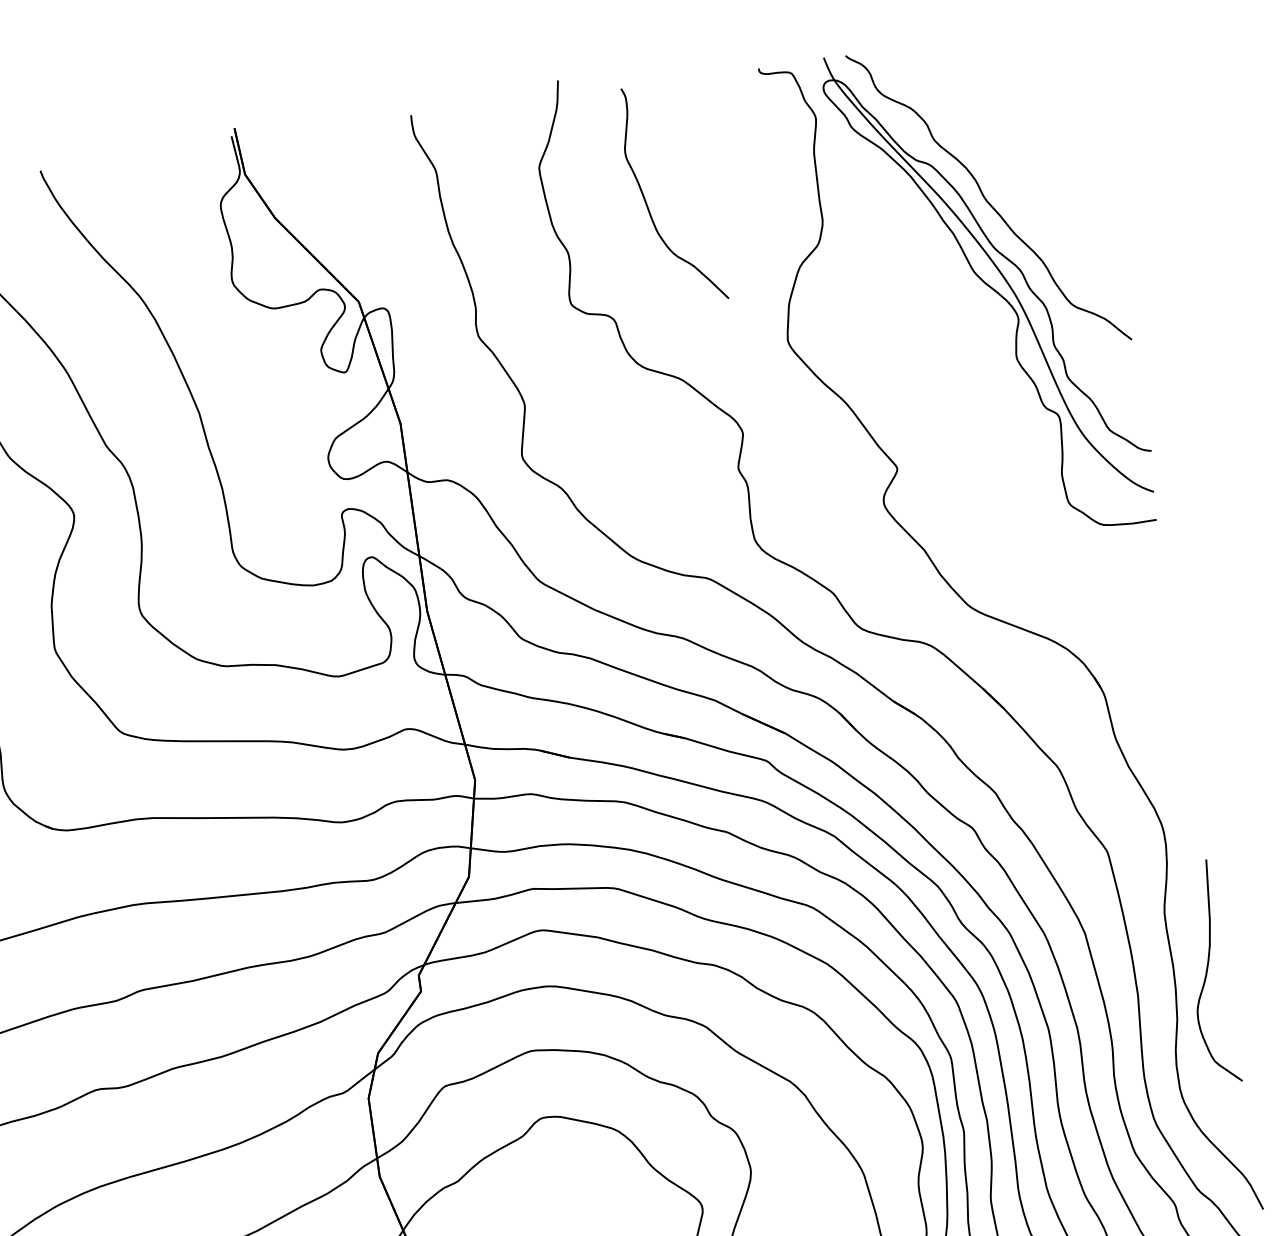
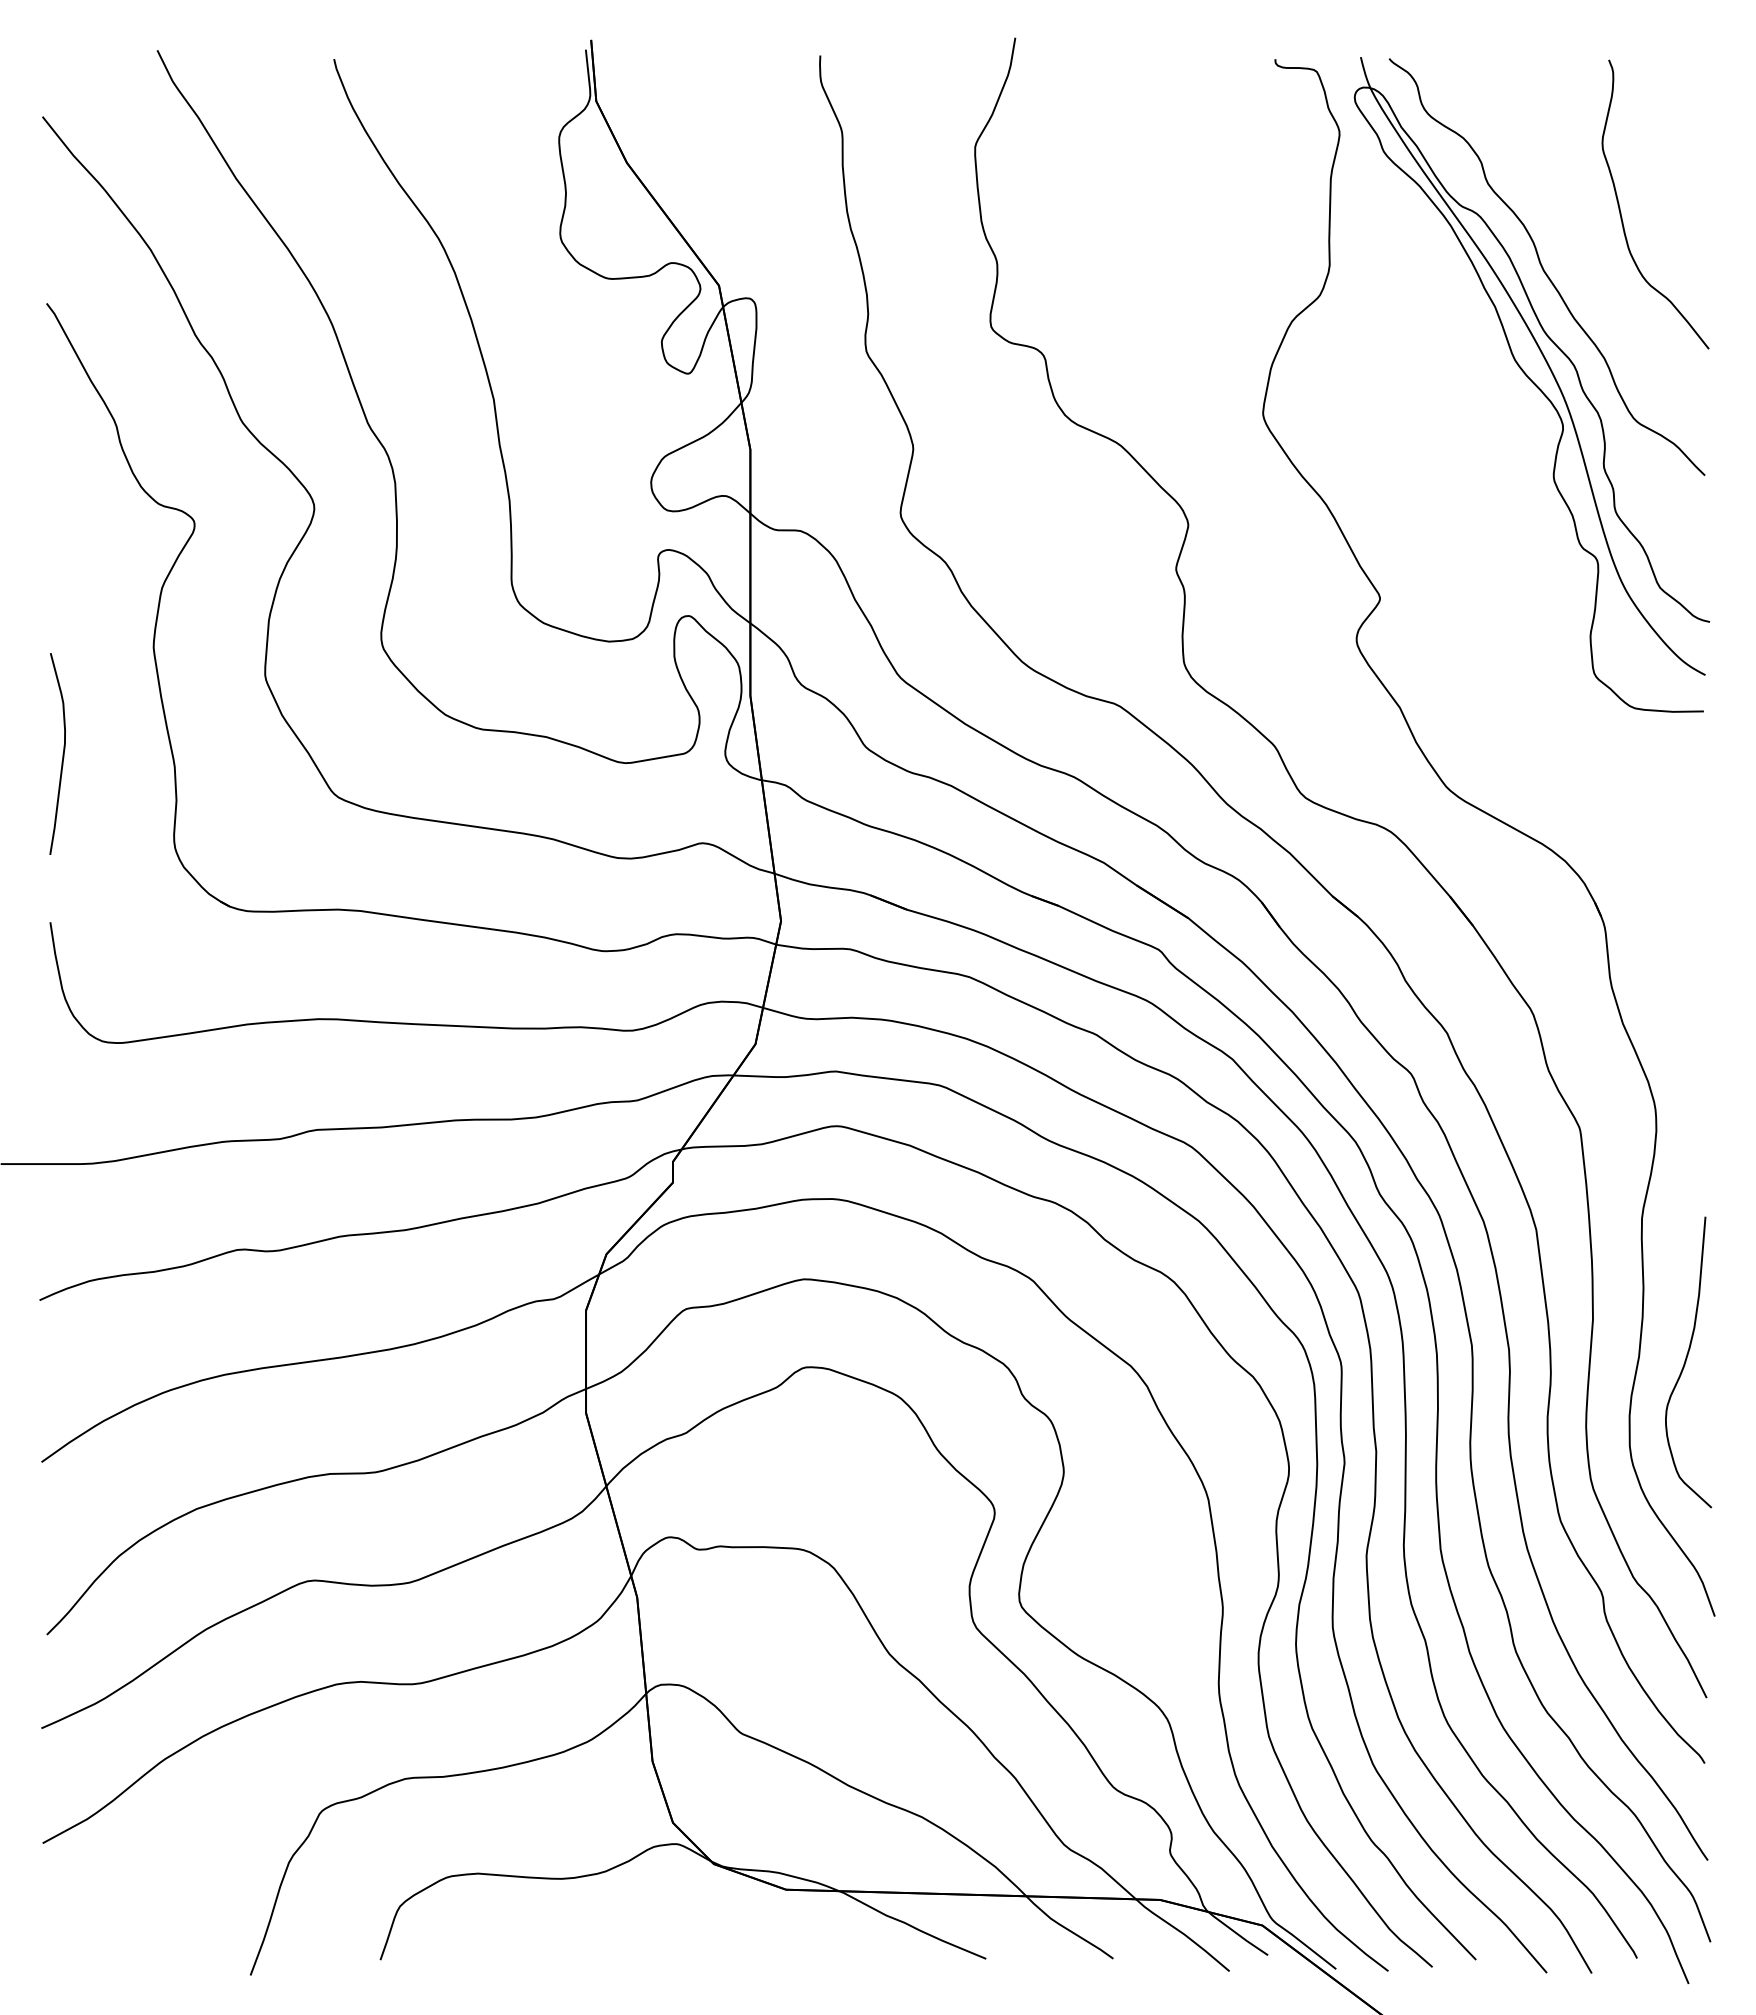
curve: (647, 203) -> (1621, 212), moved
curve: (1207, 972) -> (1686, 1362), moved

